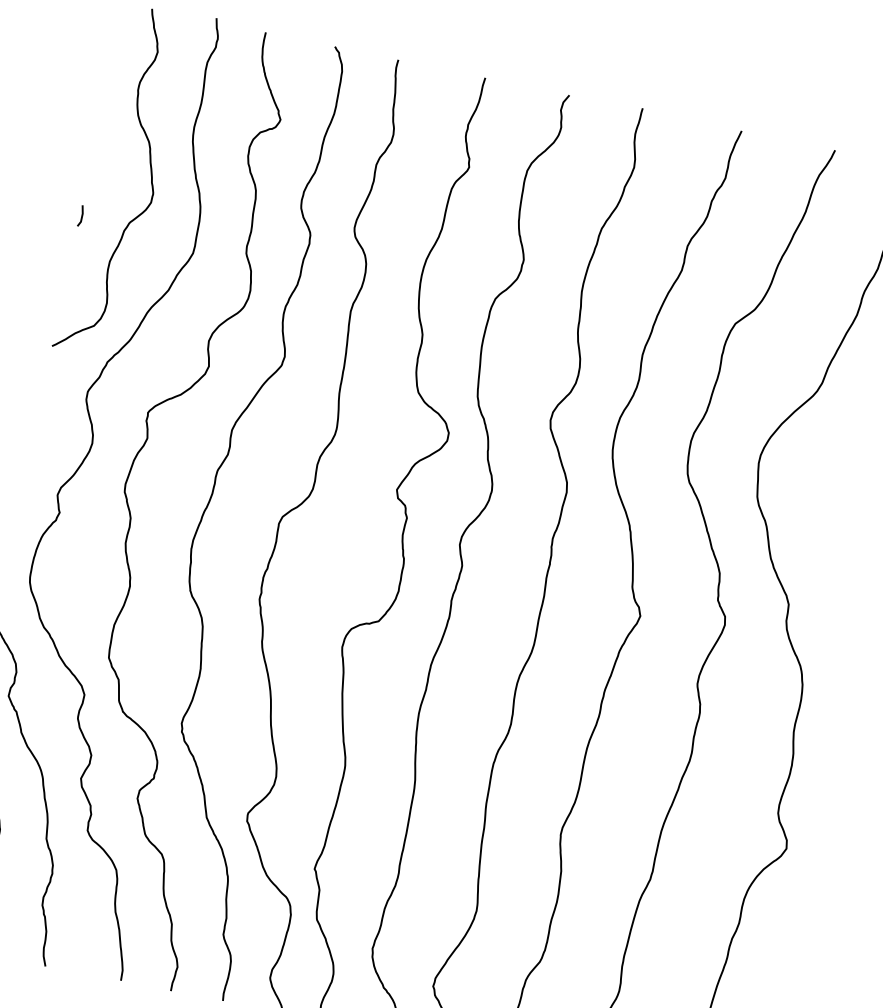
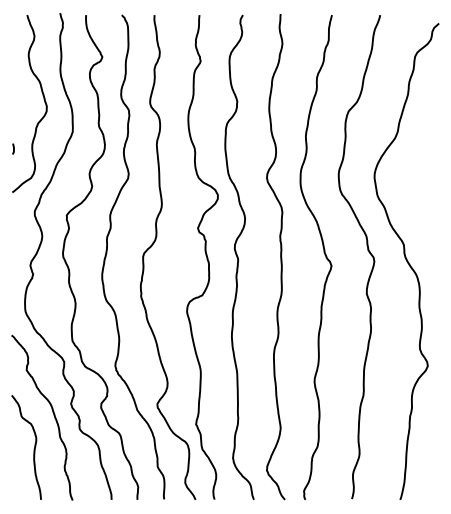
line: (81, 214) -> (13, 148), moved

